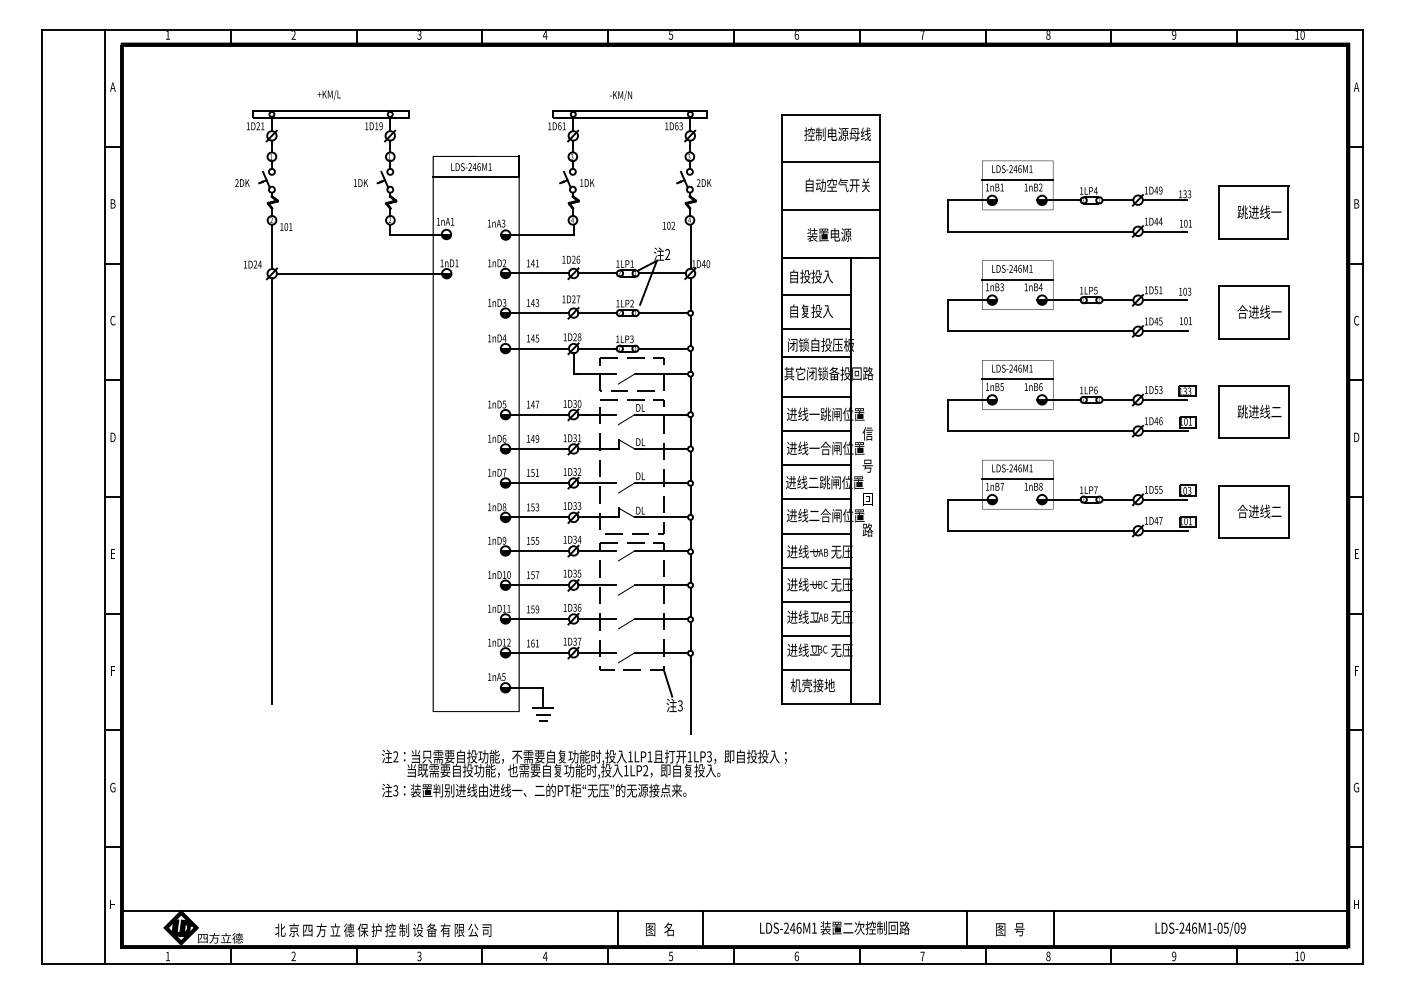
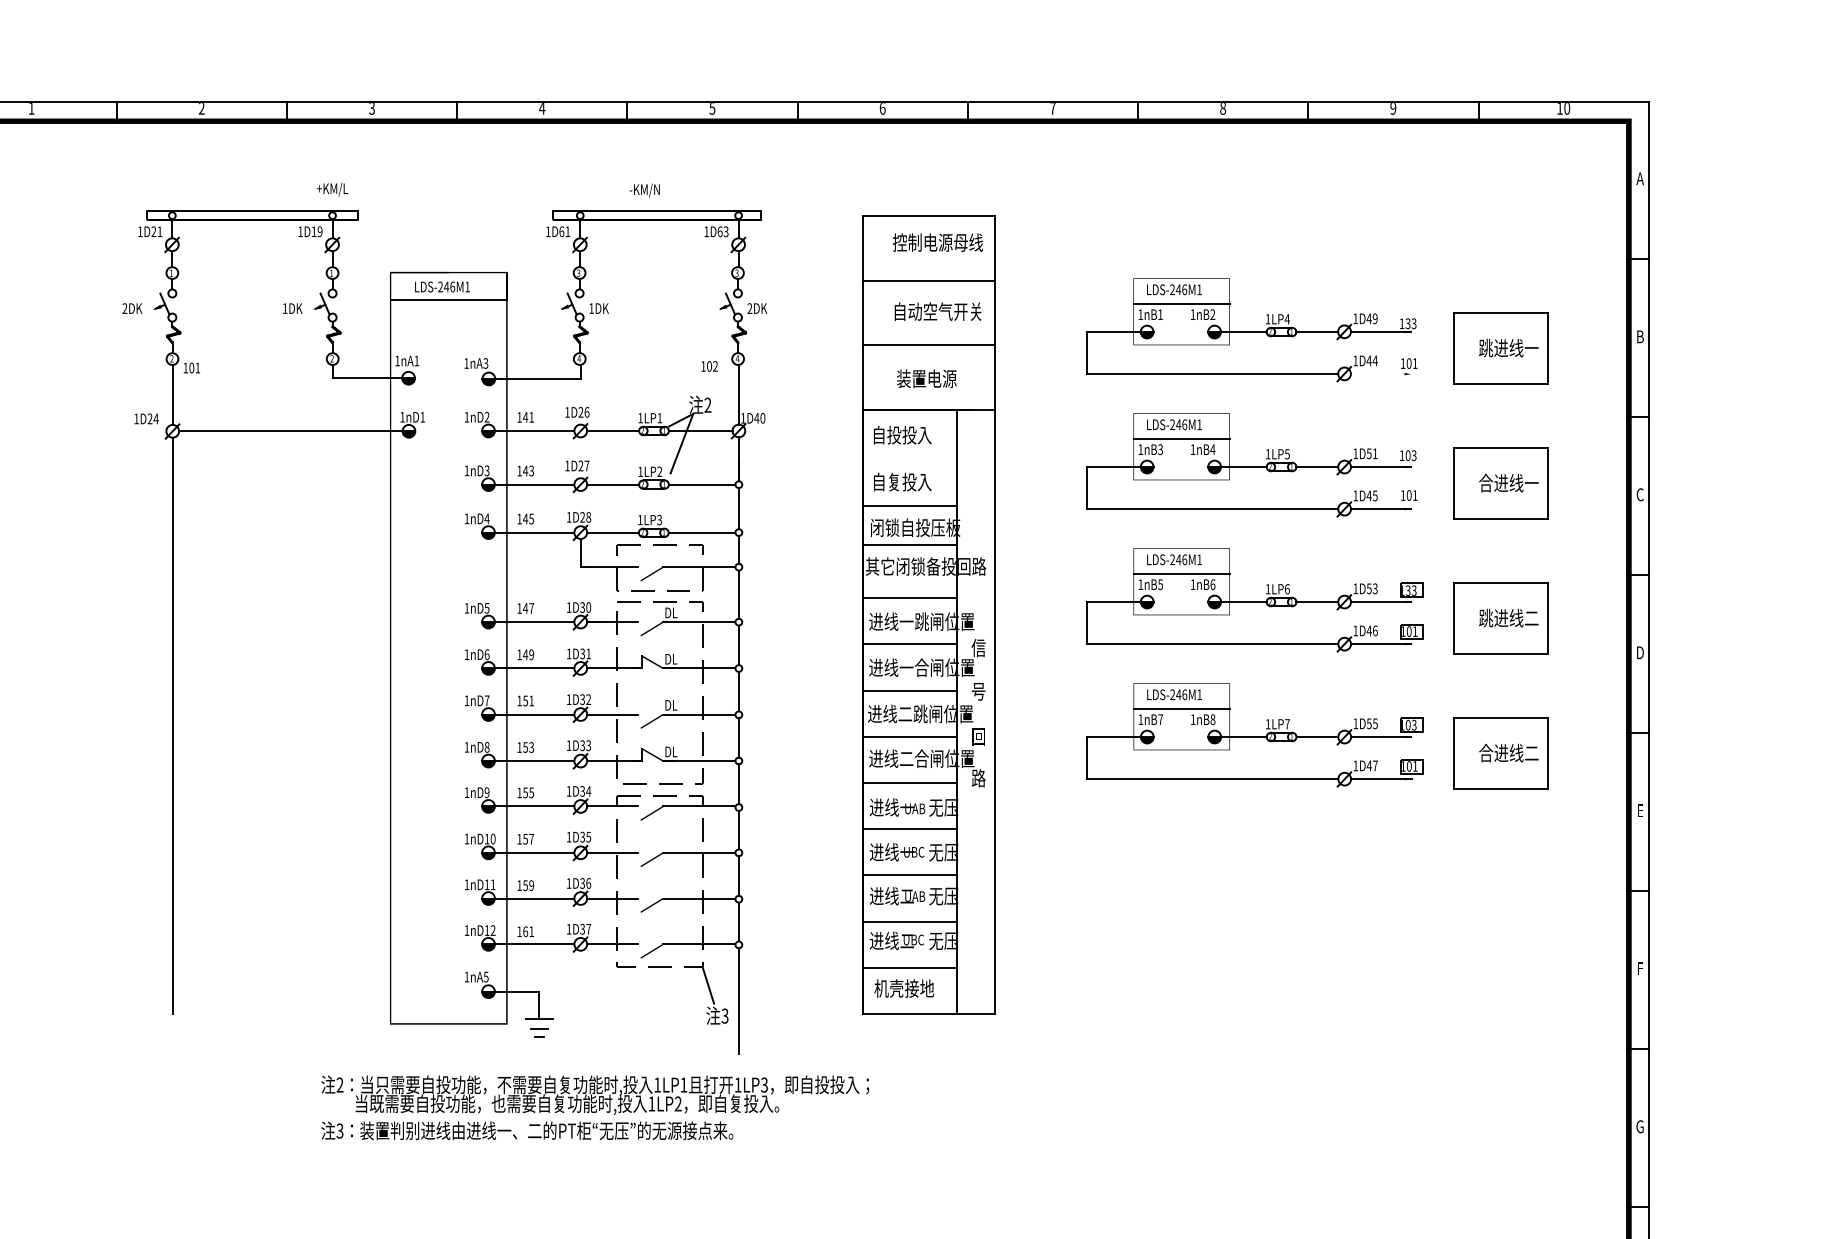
text: (328, 94) -> (331, 188), moved
line: (1164, 231) -> (1380, 374), removed
line: (816, 294) -> (909, 459), removed

